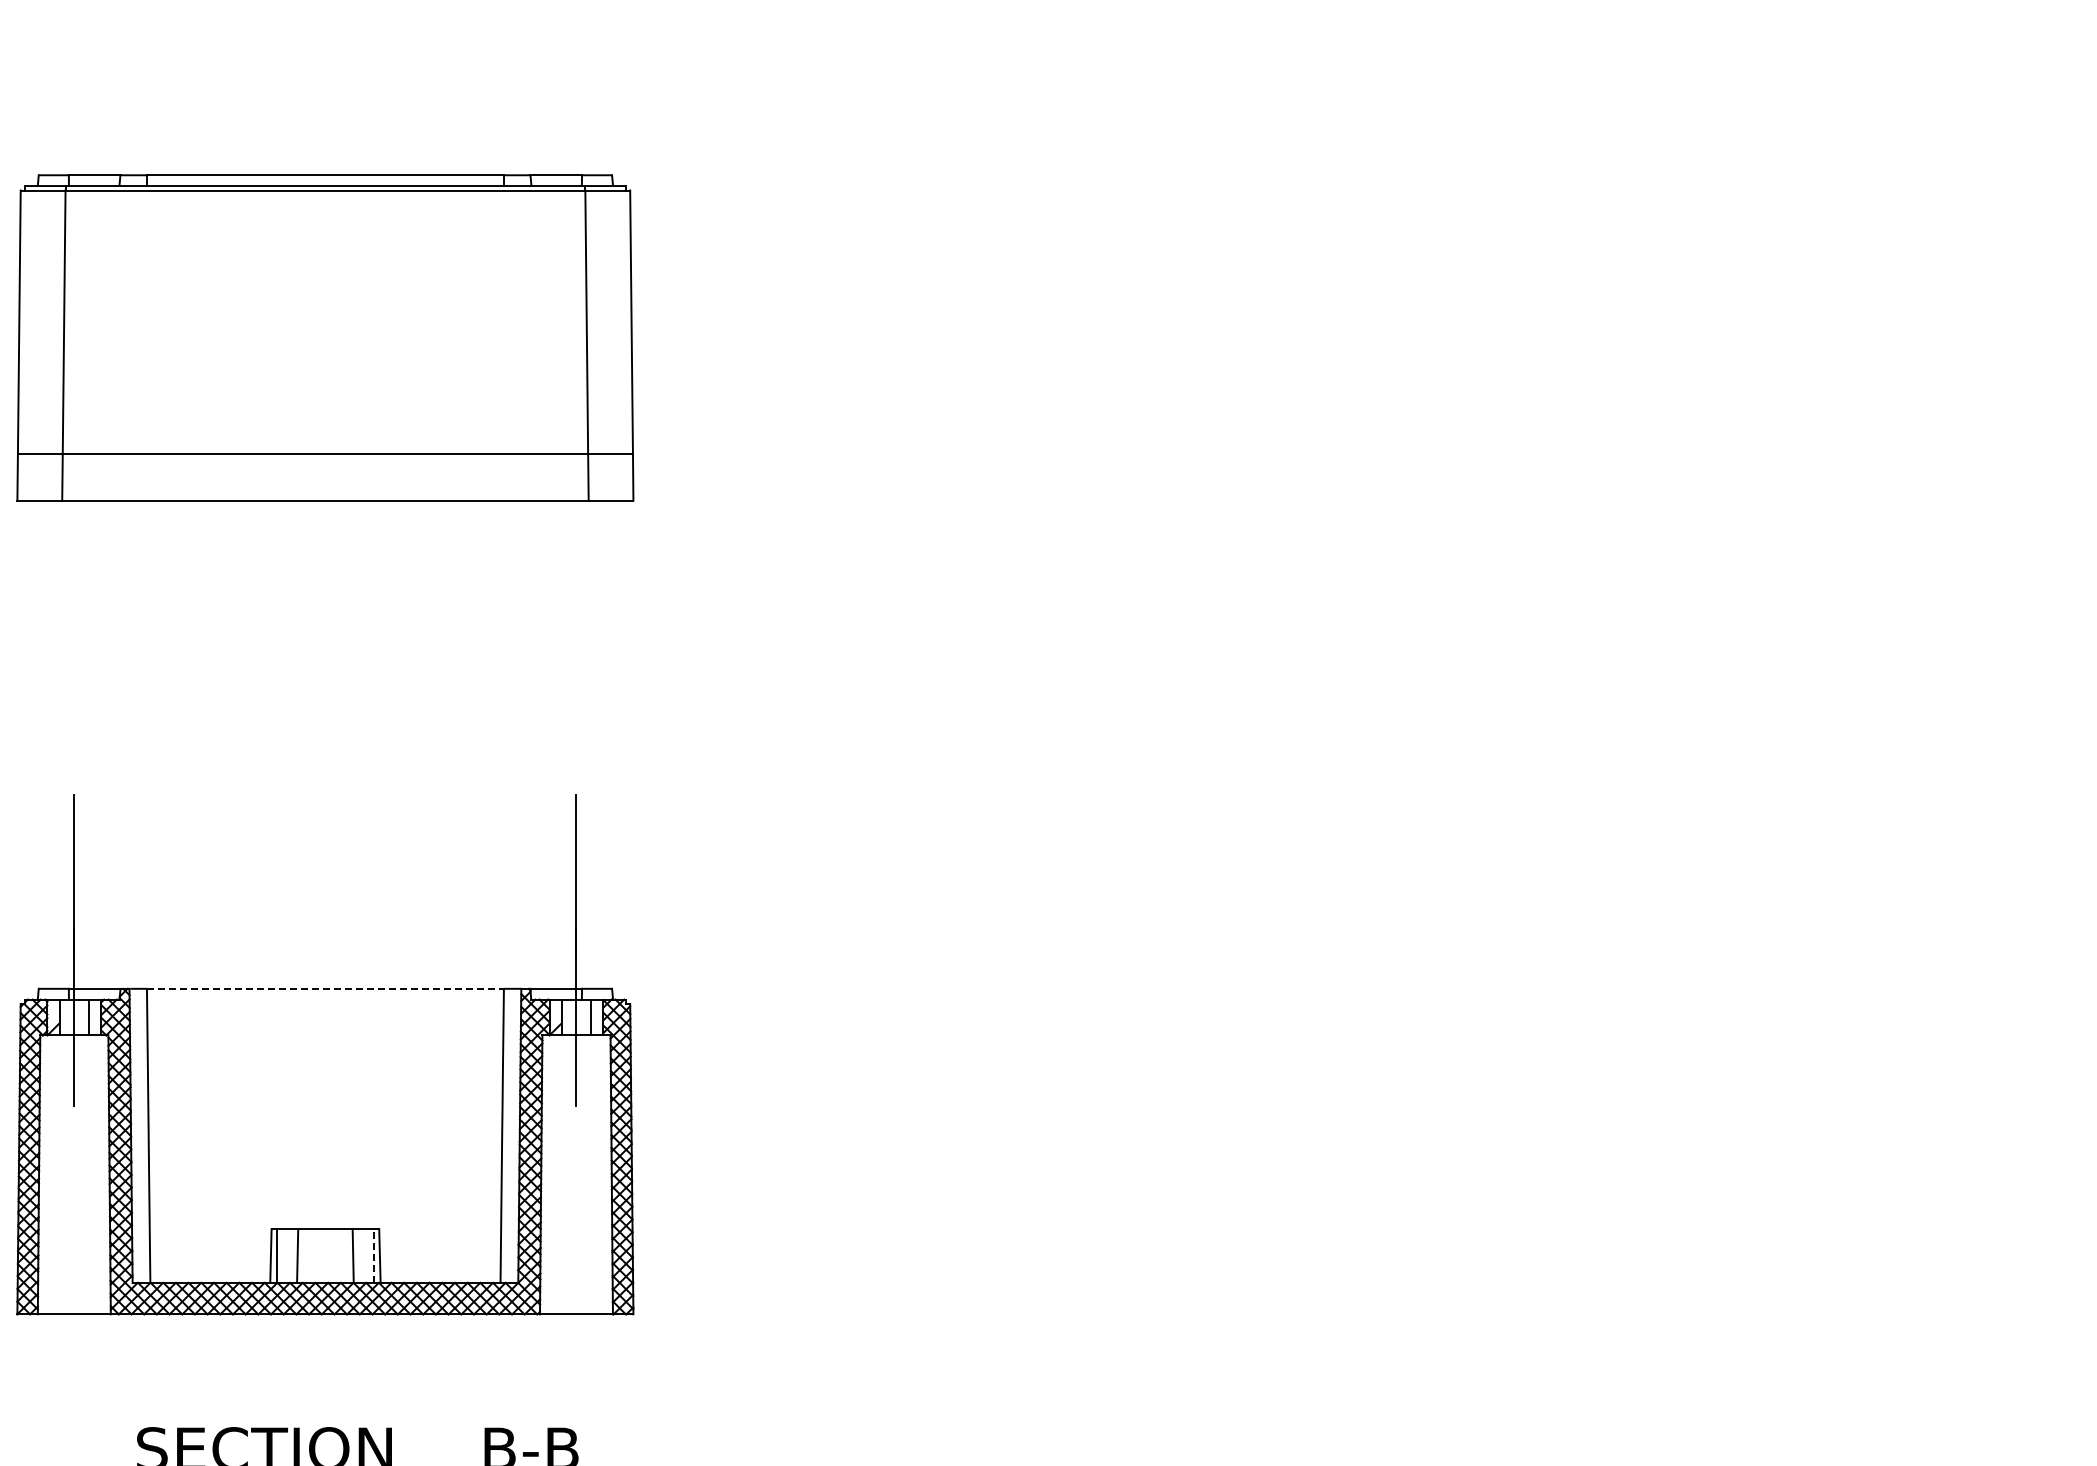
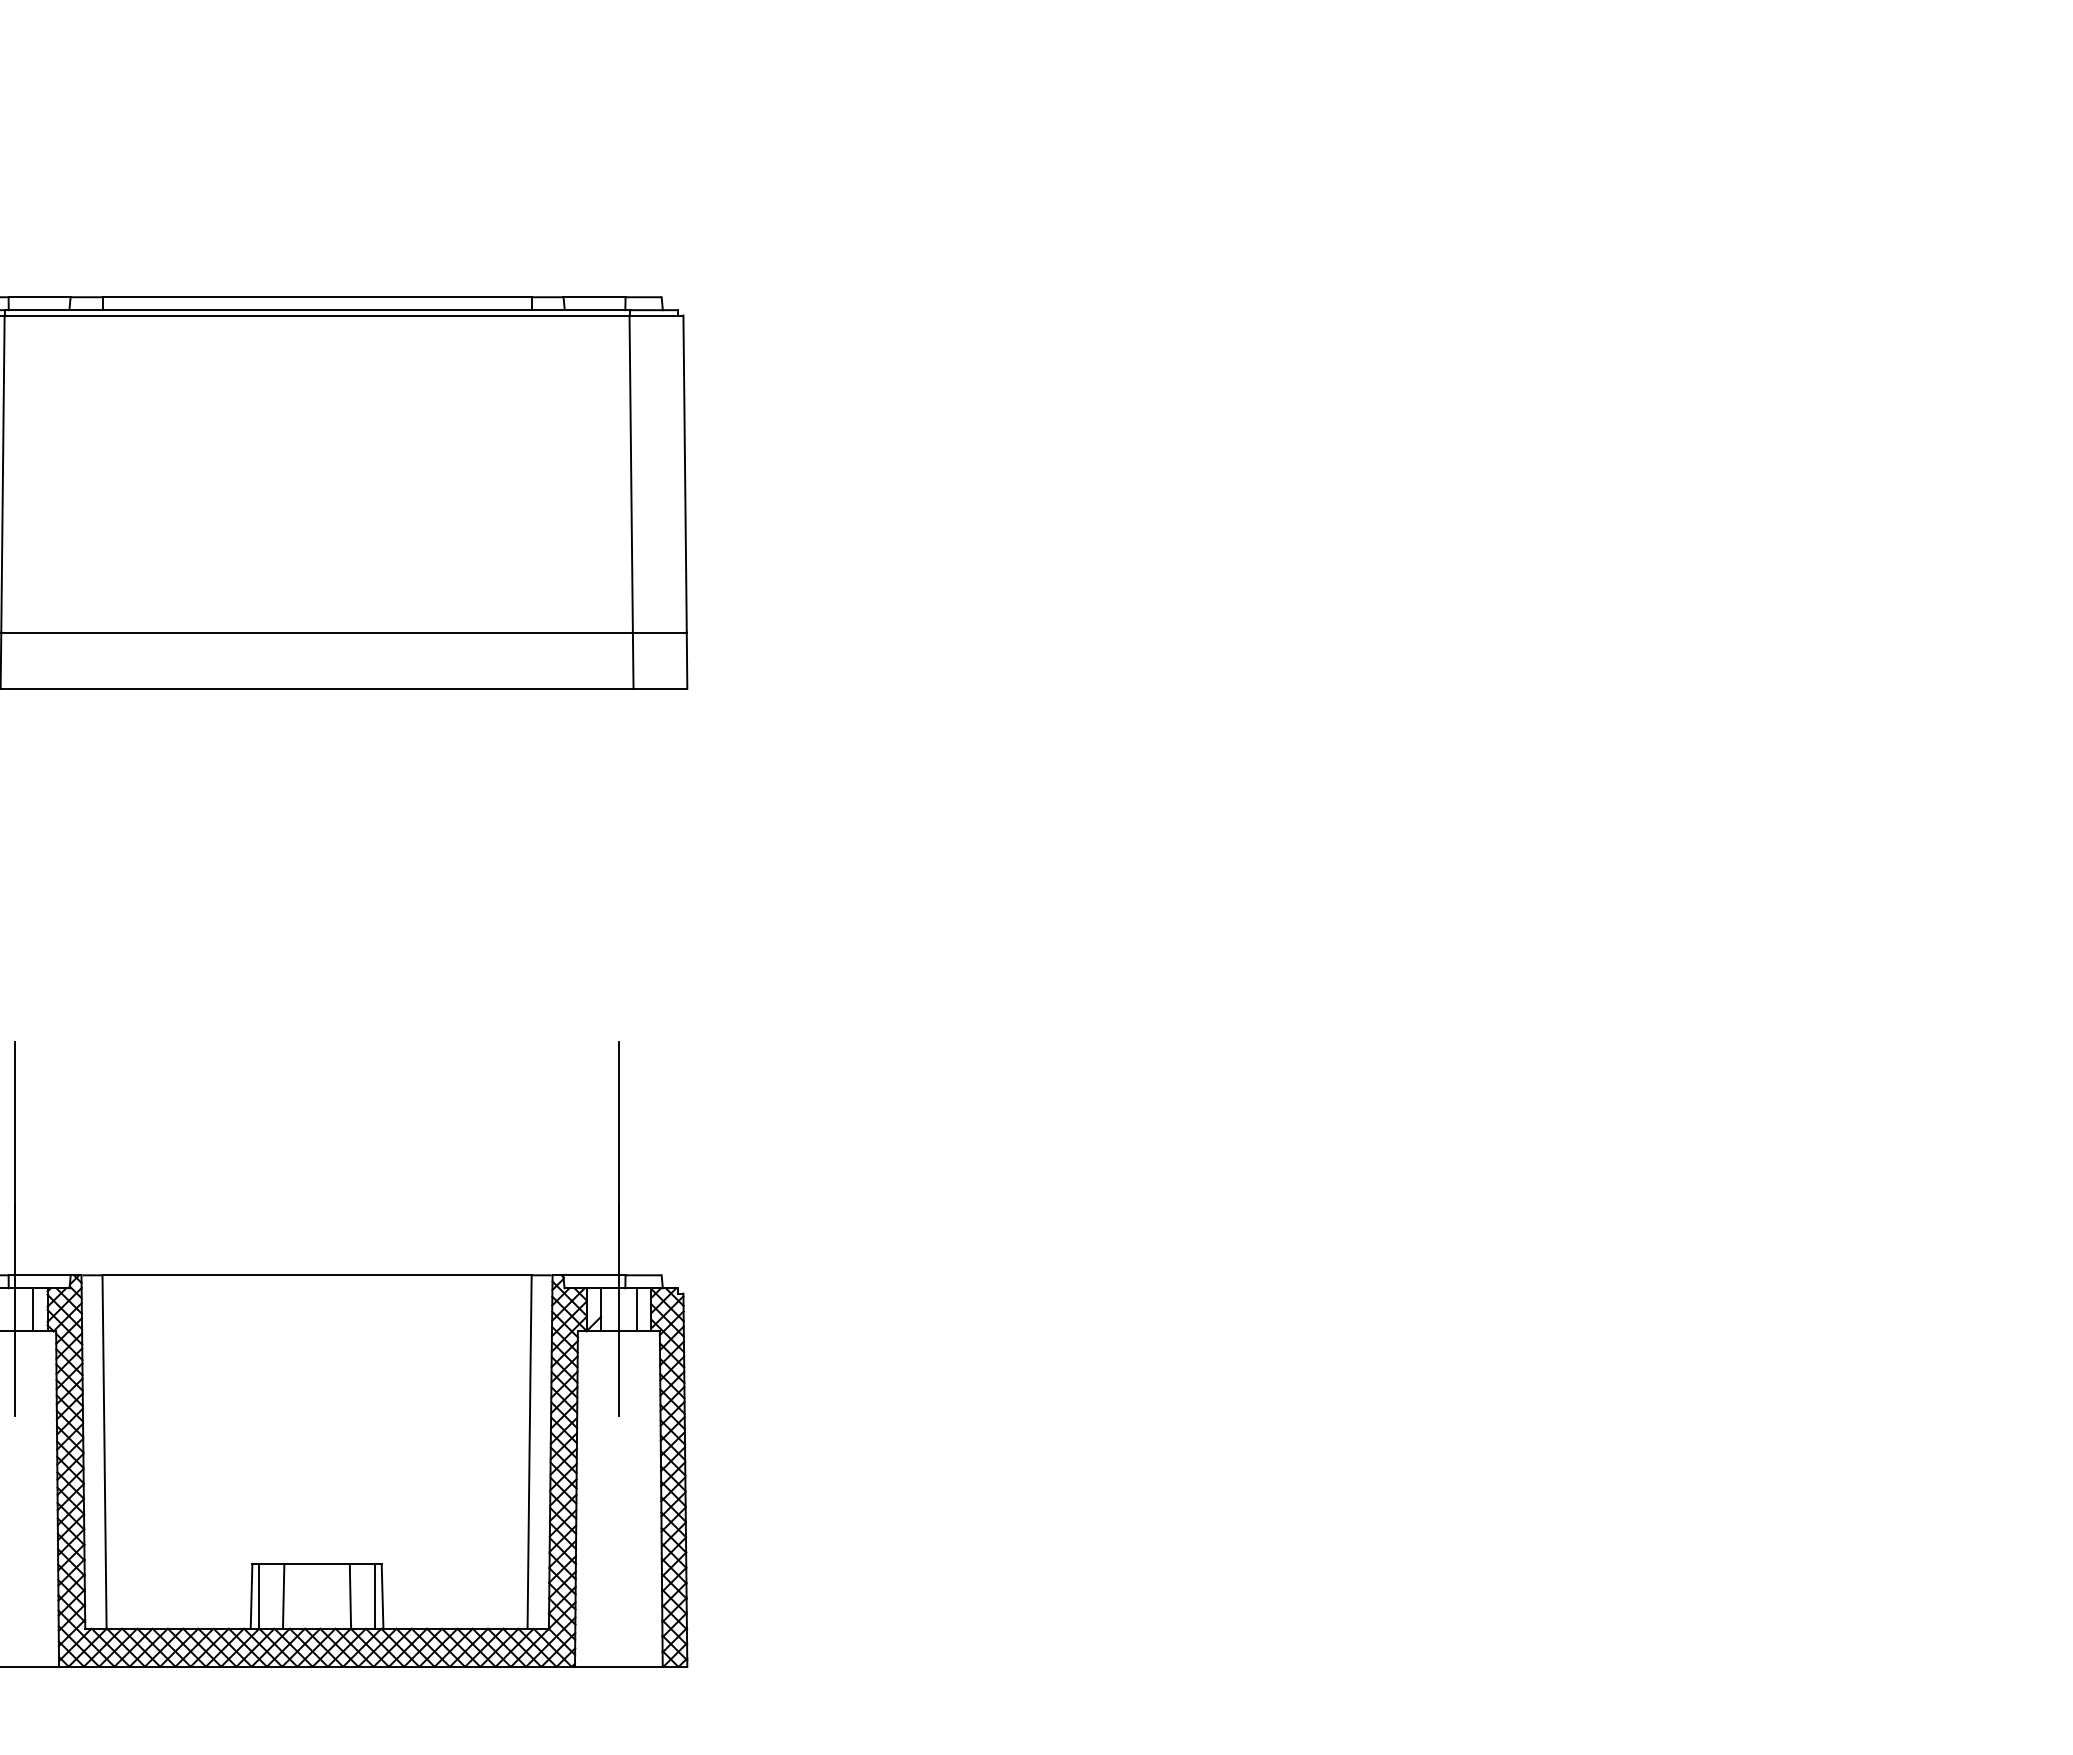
line: (325, 988) -> (317, 1274), dashed -> solid
line: (373, 1256) -> (374, 1597), dashed -> solid

